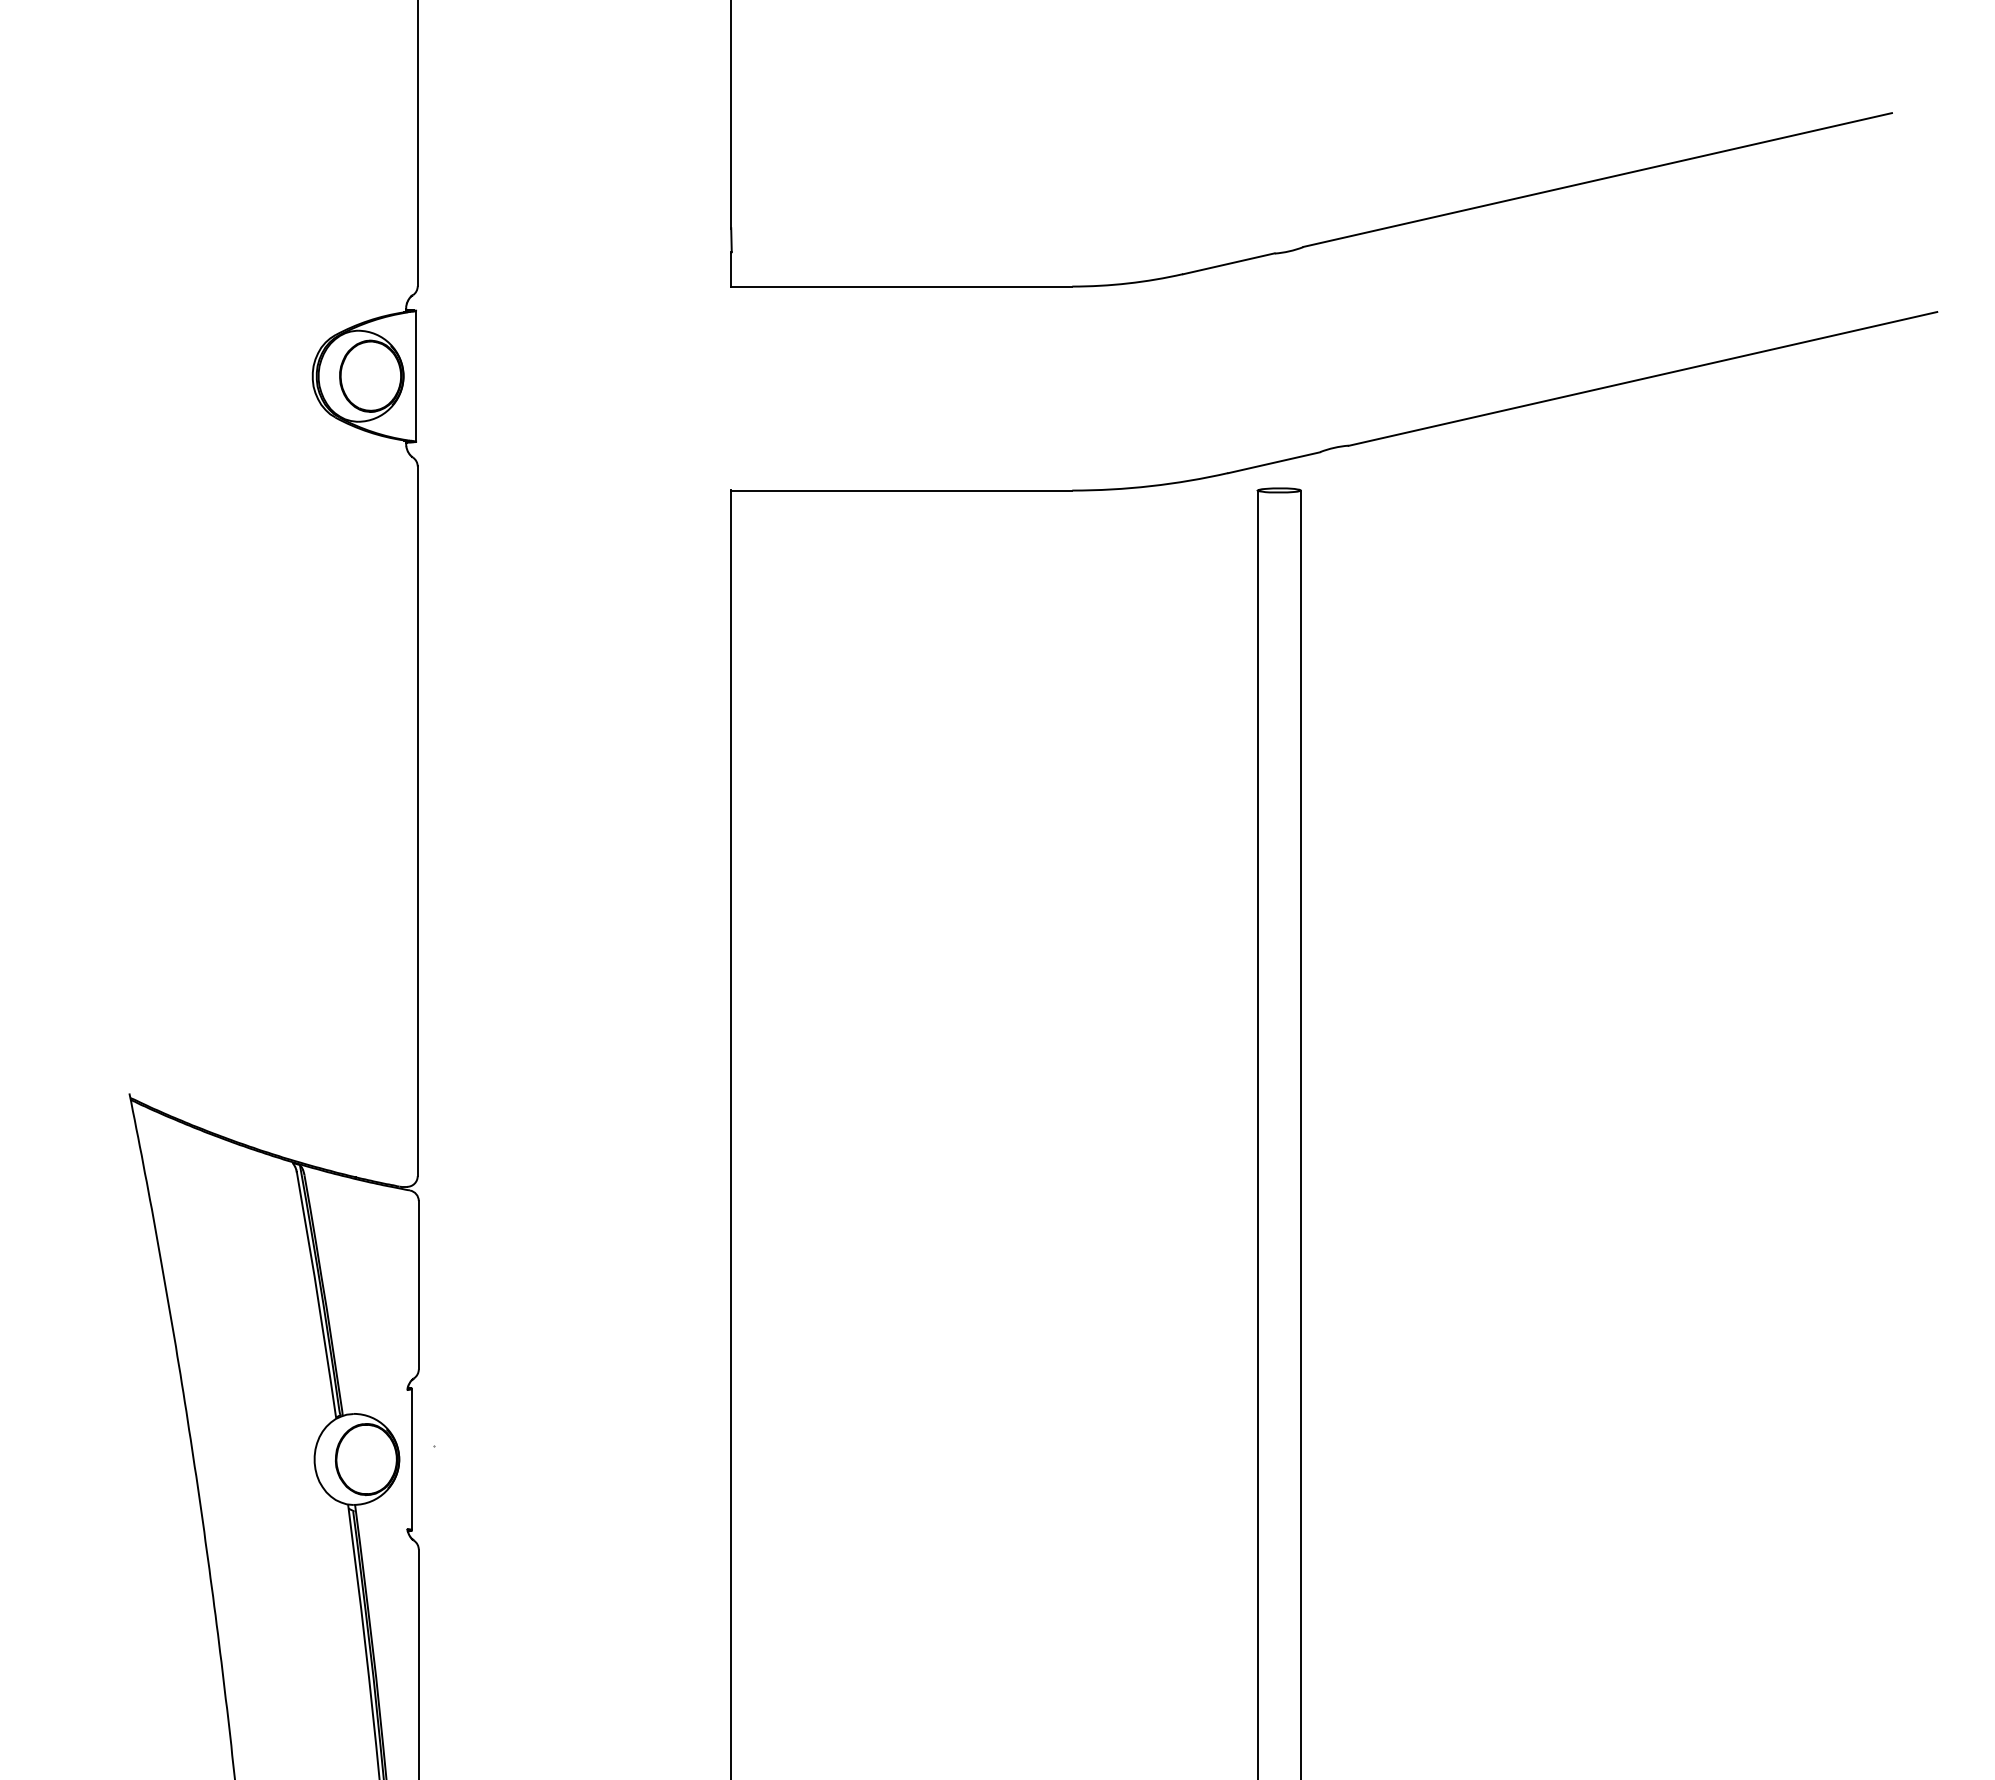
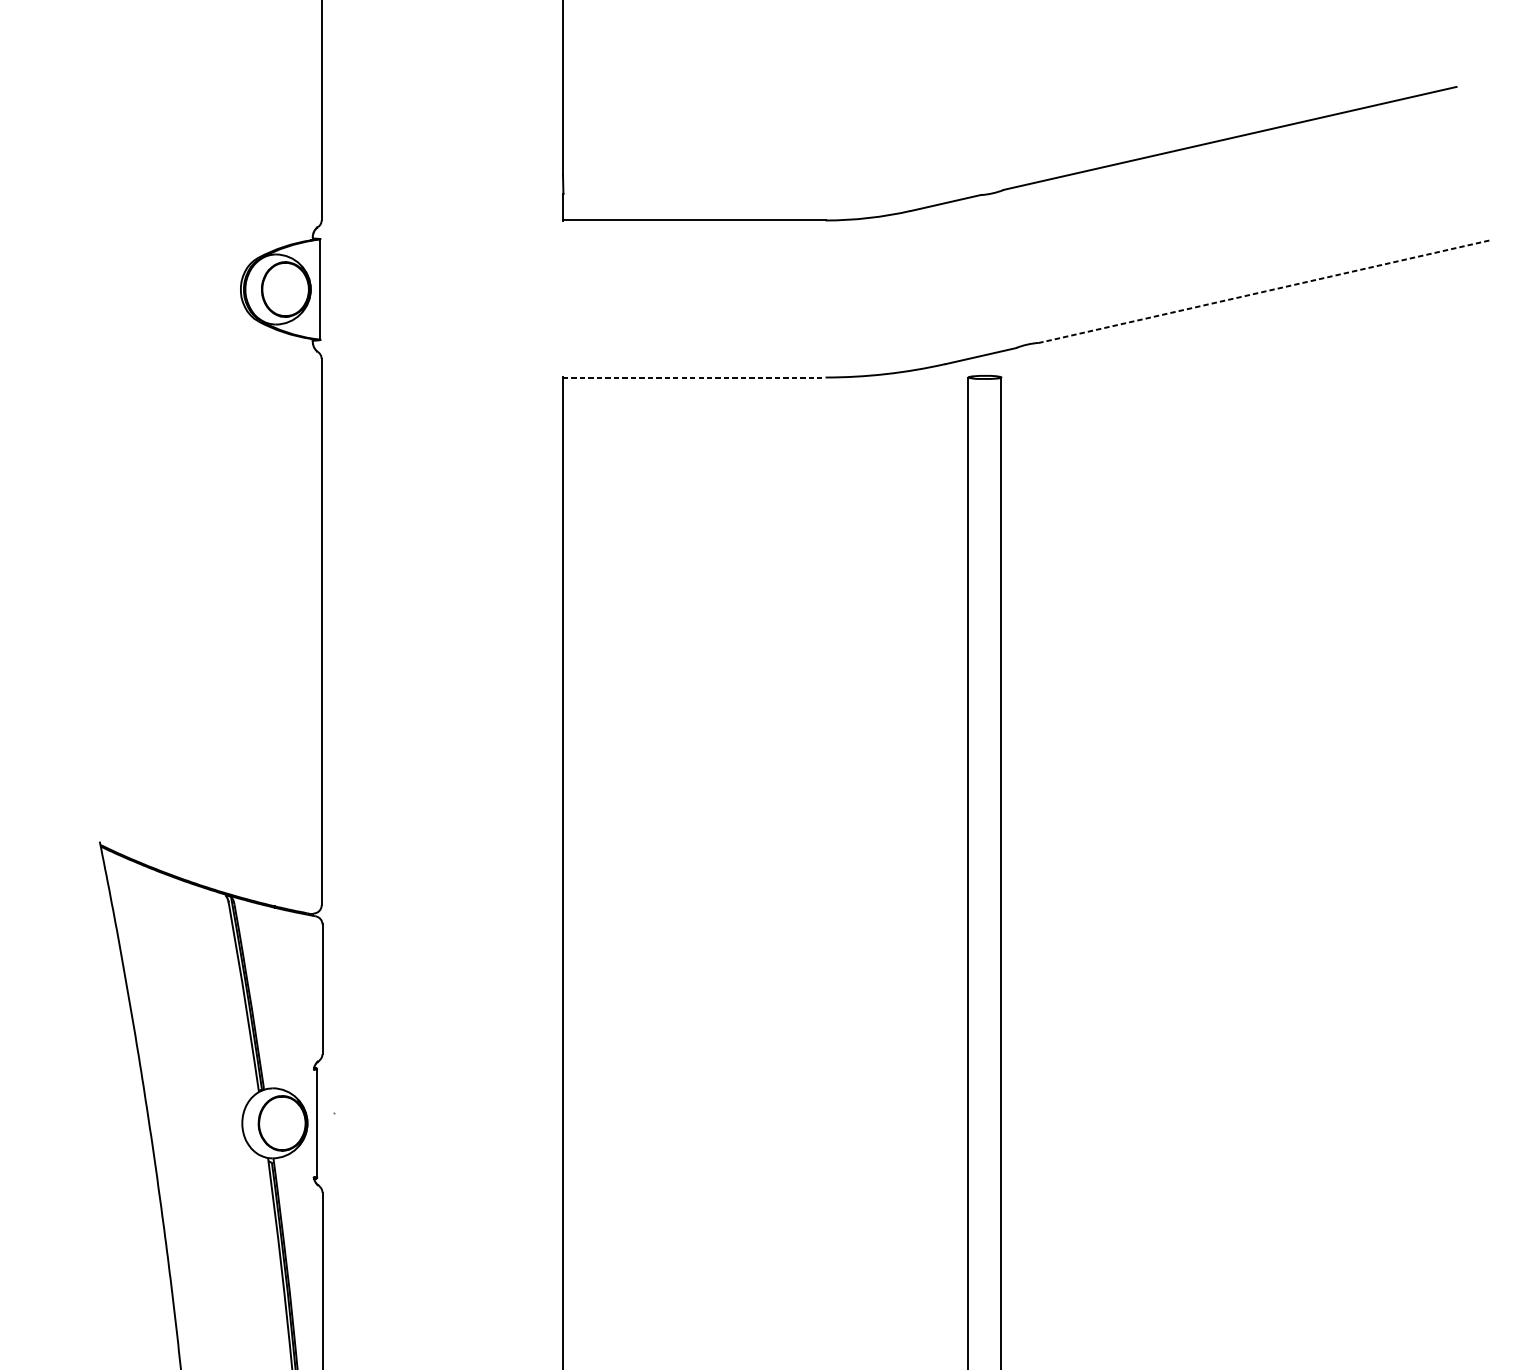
line: (1642, 378) -> (1264, 291), solid -> dashed
line: (901, 490) -> (694, 377), solid -> dashed

